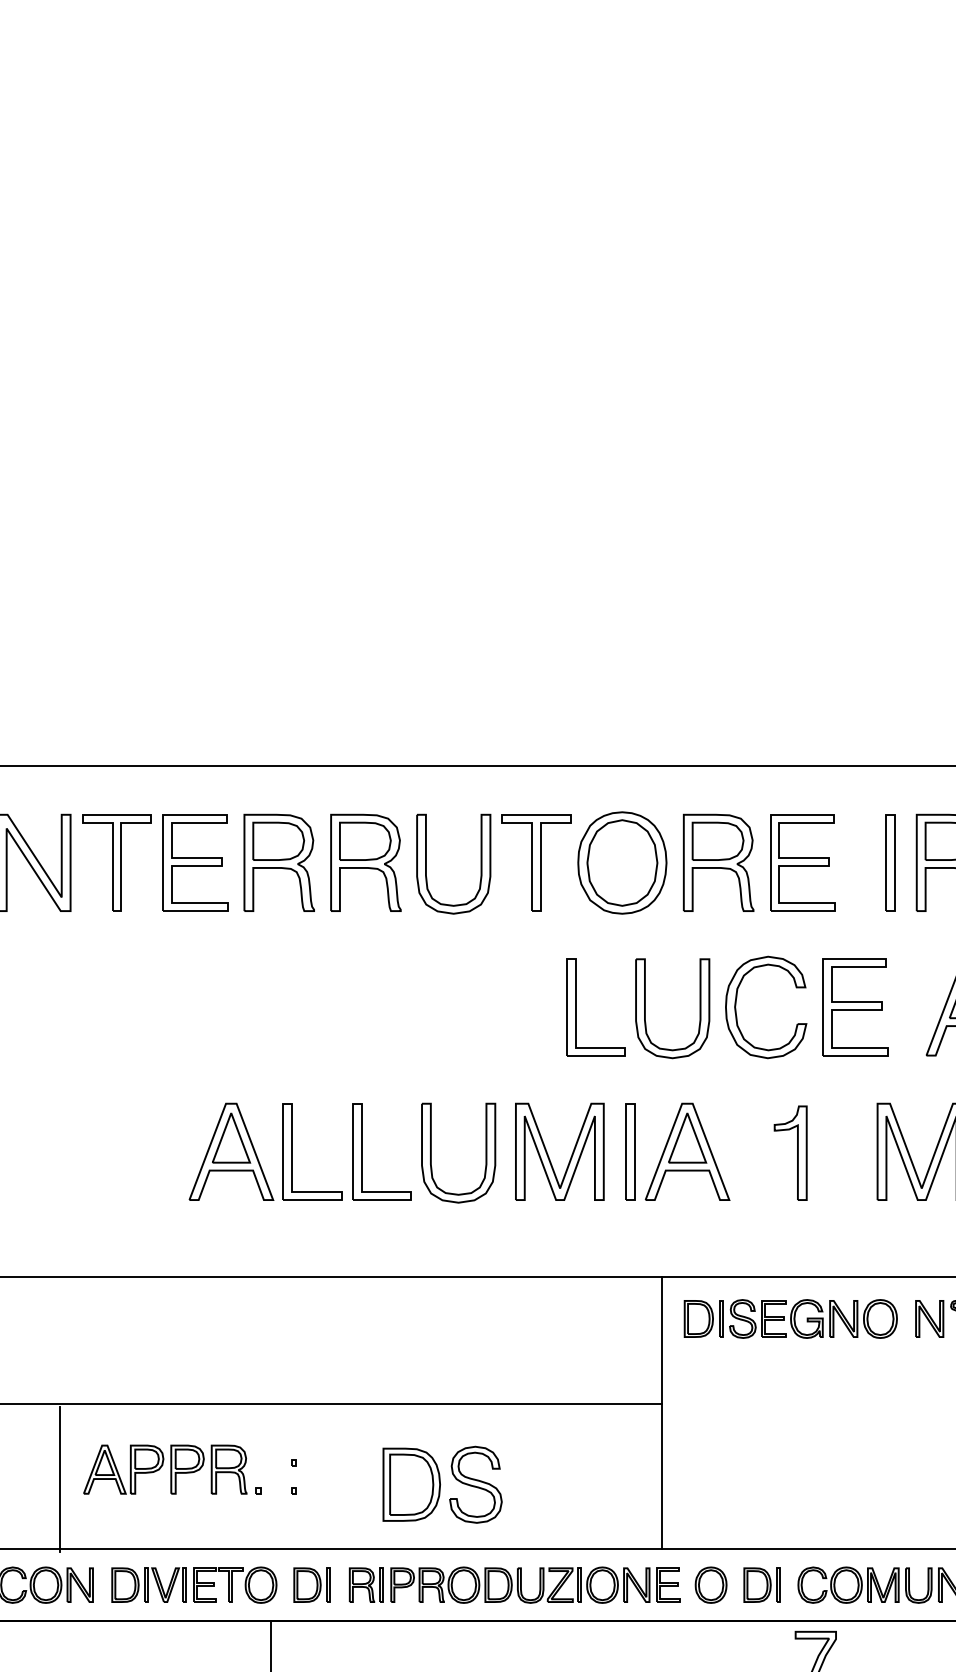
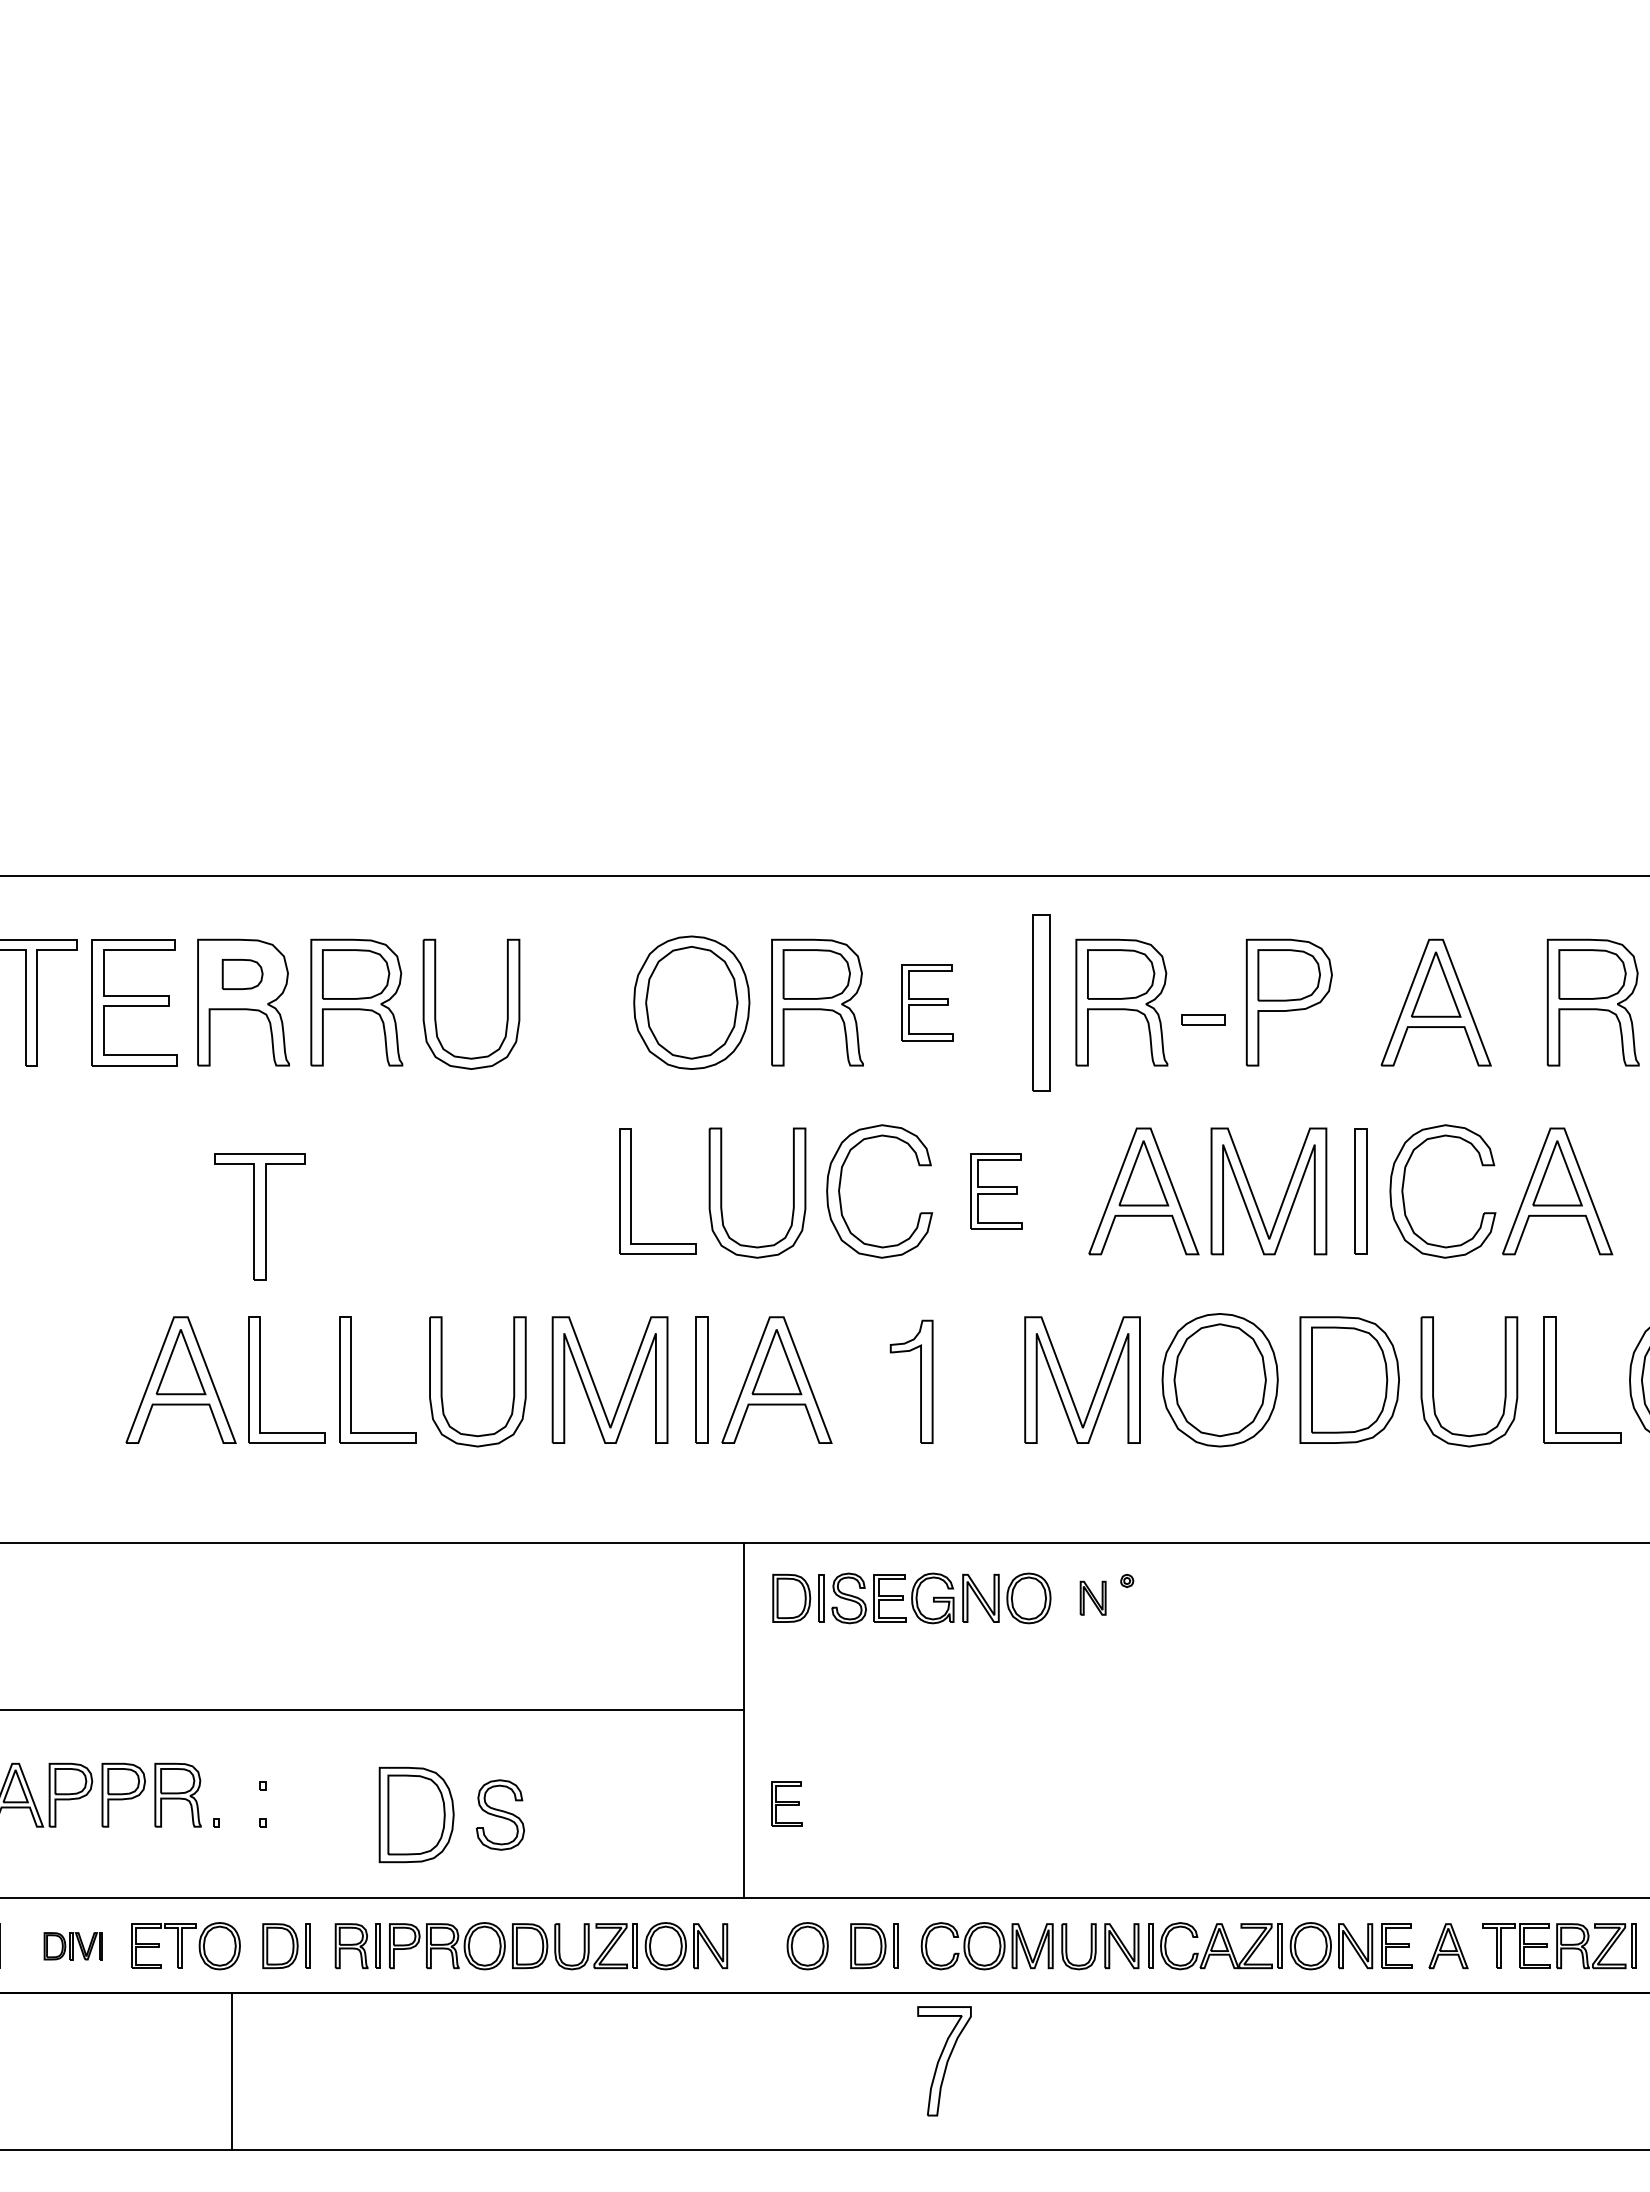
part: (278, 841) -> (242, 974), size x0.6
part: (535, 862) -> (259, 1216), moved
part: (802, 862) -> (927, 1002), size x0.6
part: (890, 862) -> (1041, 1002), size x1.4
part: (855, 1007) -> (996, 1191), size x0.6
part: (929, 1318) -> (1092, 1597), size x0.7
part: (475, 1484) -> (500, 1814), size x0.7
part: (668, 1584) -> (786, 1803), moved
part: (149, 1585) -> (73, 1946), size x0.6

